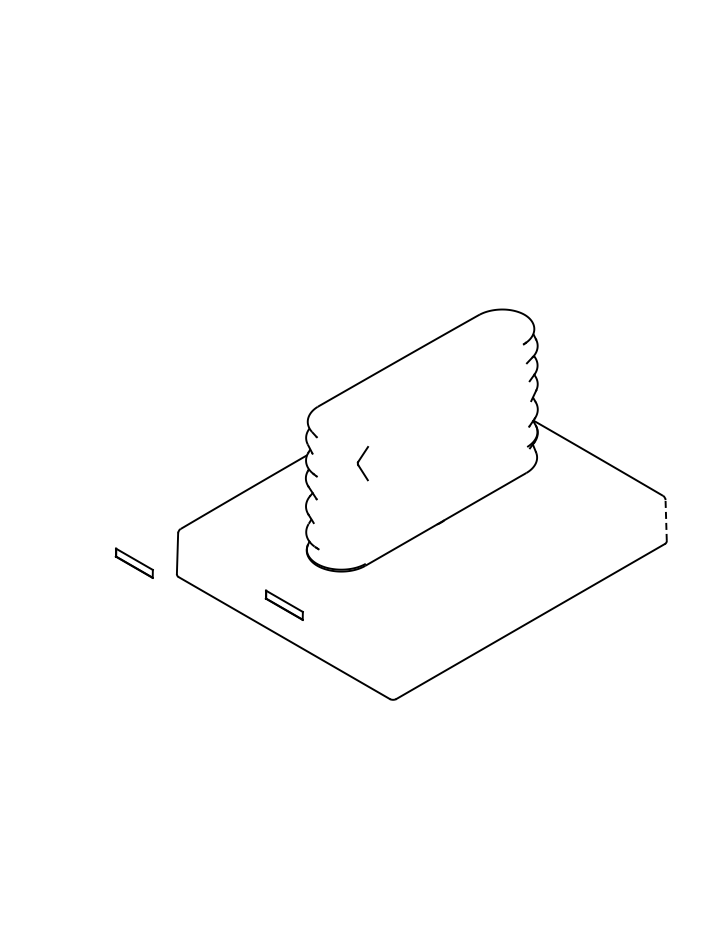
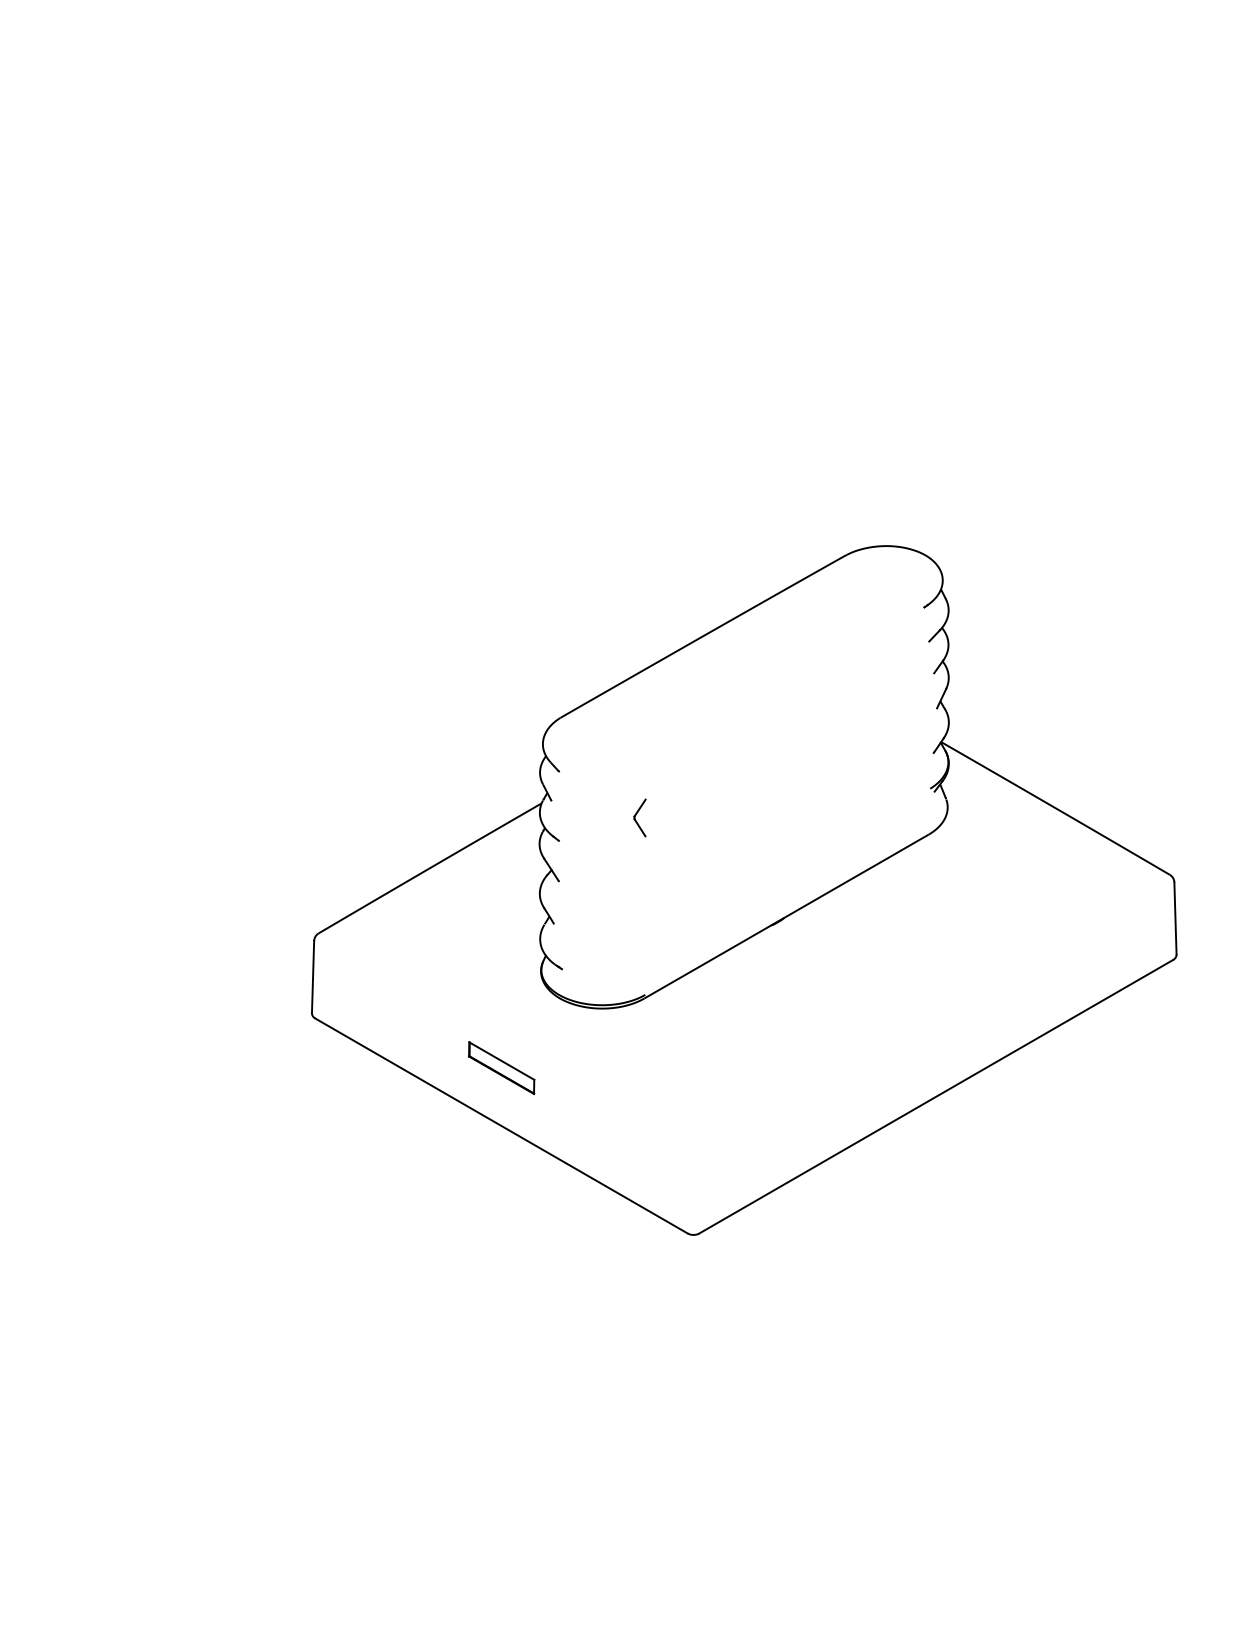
part: (362, 463) -> (639, 817), size x0.62
line: (666, 520) -> (1176, 918), dashed -> solid
part: (133, 562) -> (235, 992), removed

